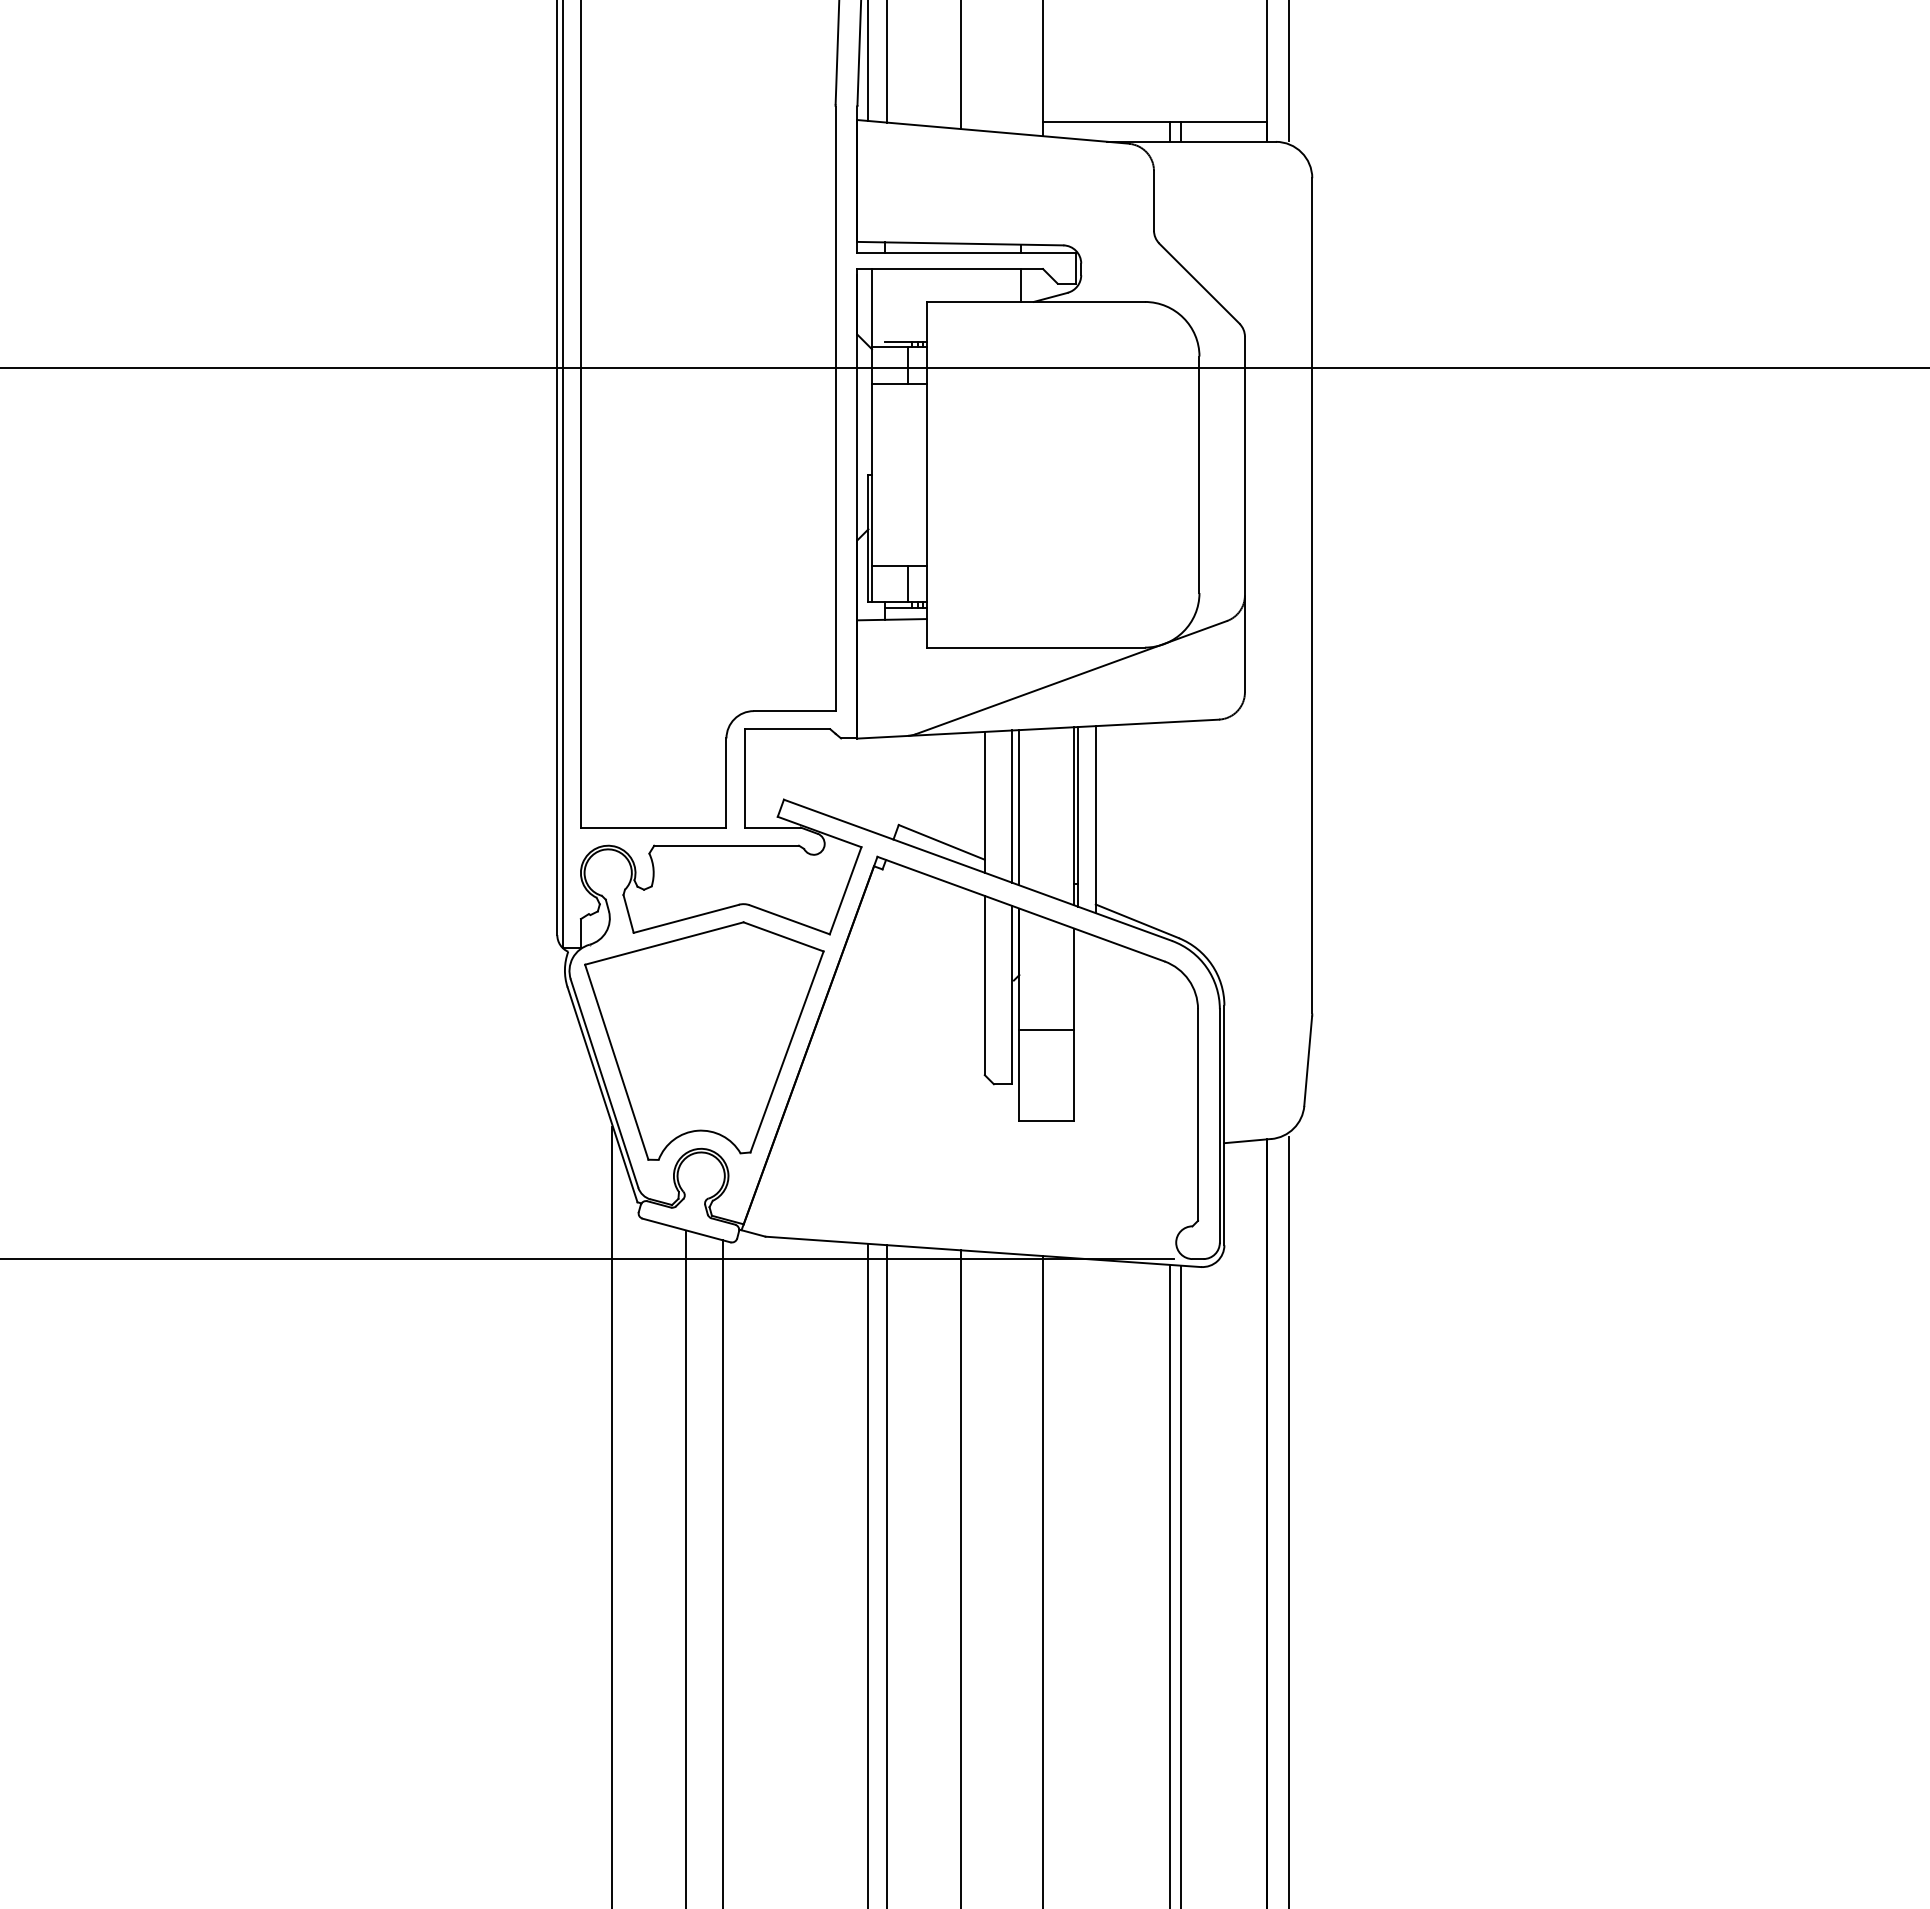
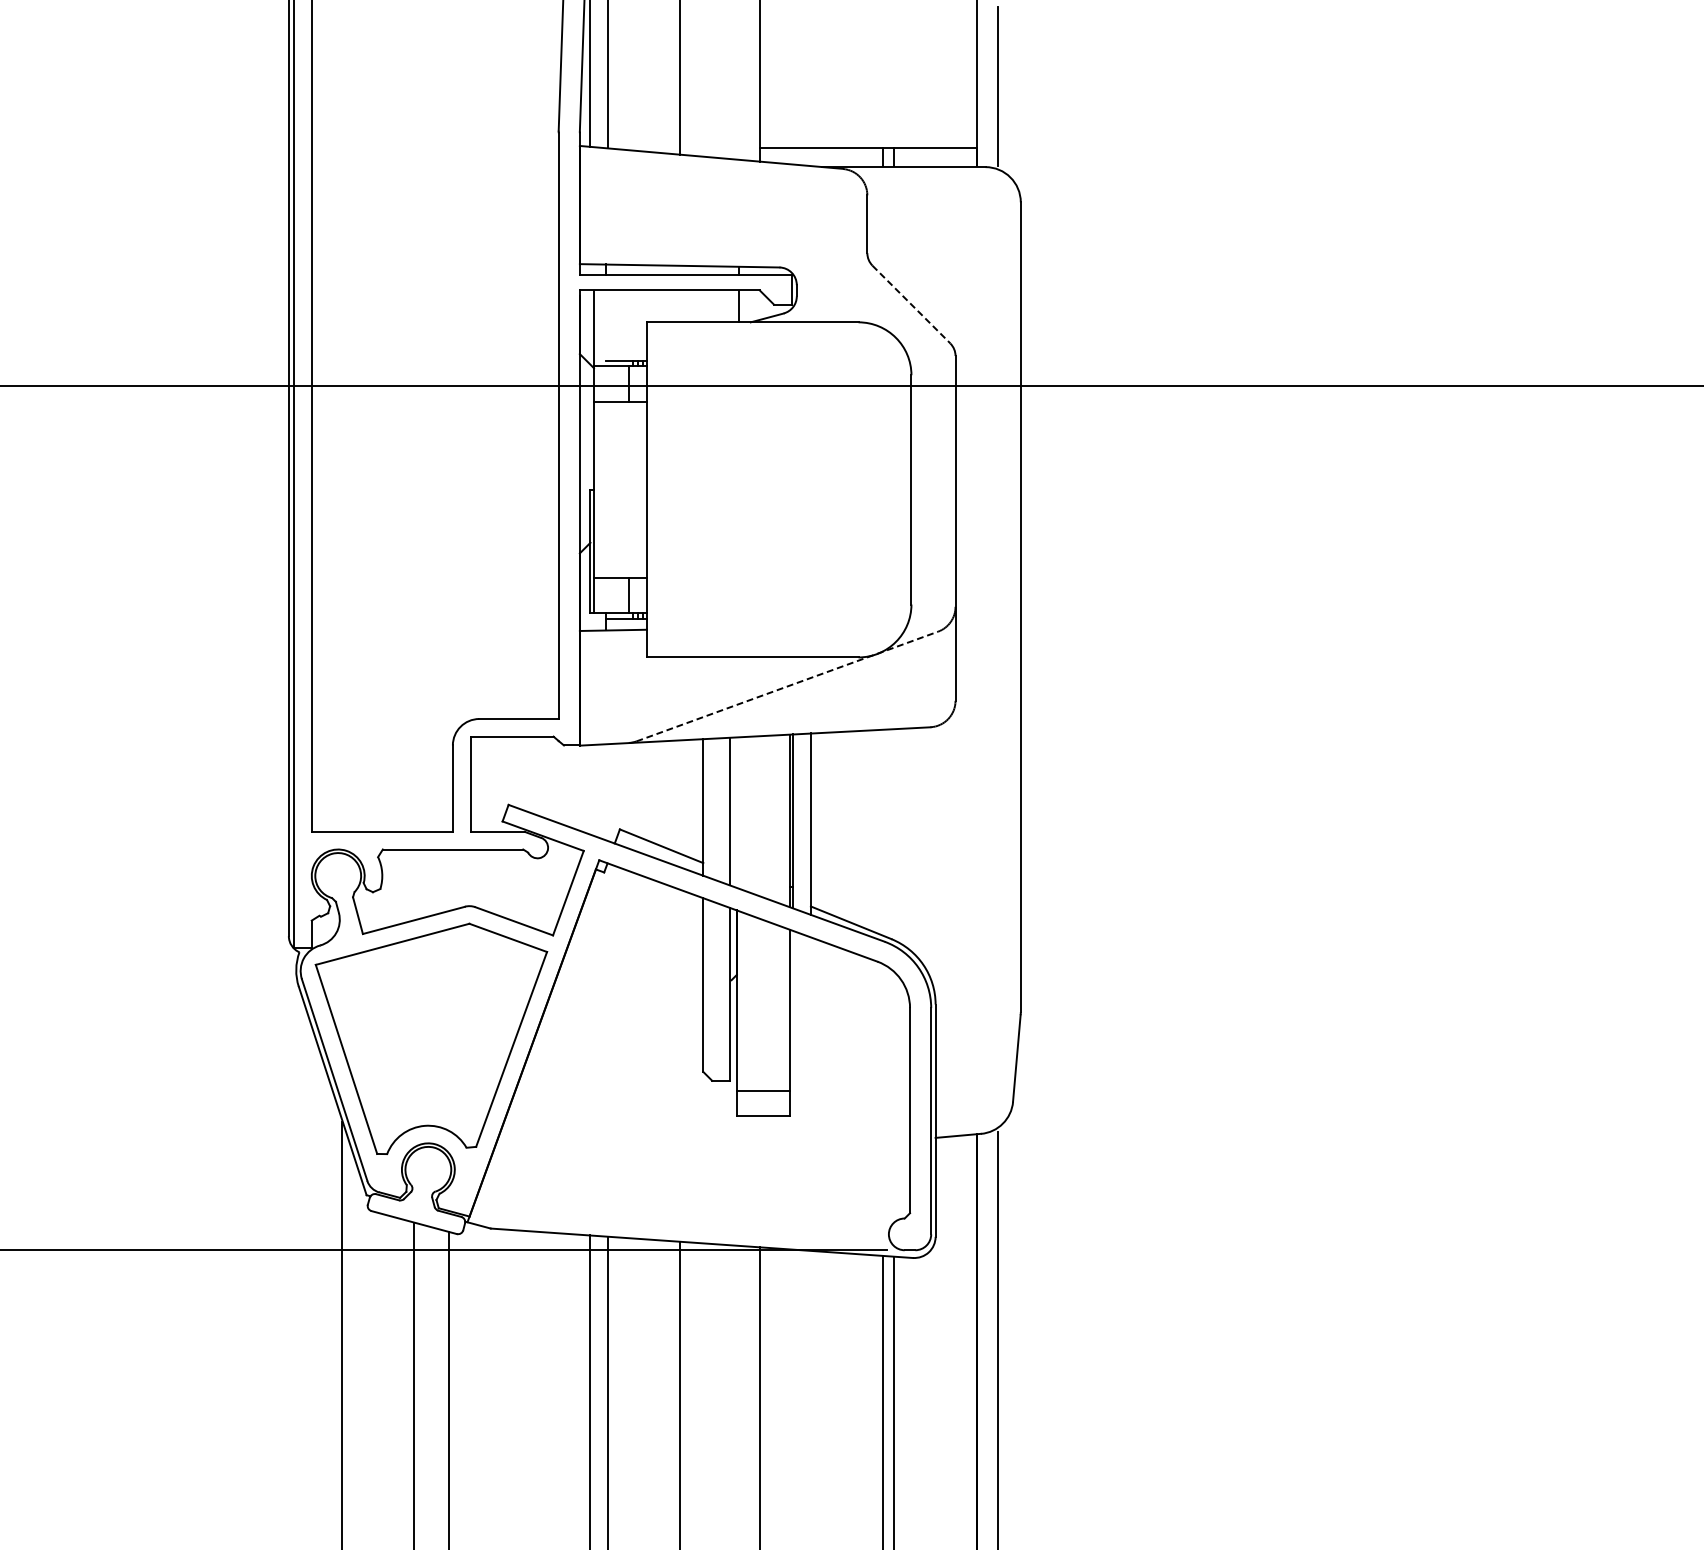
line: (1199, 283) -> (911, 304), solid -> dashed
line: (1071, 677) -> (787, 686), solid -> dashed
line: (1019, 807) -> (736, 812), removed
line: (1046, 1029) -> (763, 1090), moved

